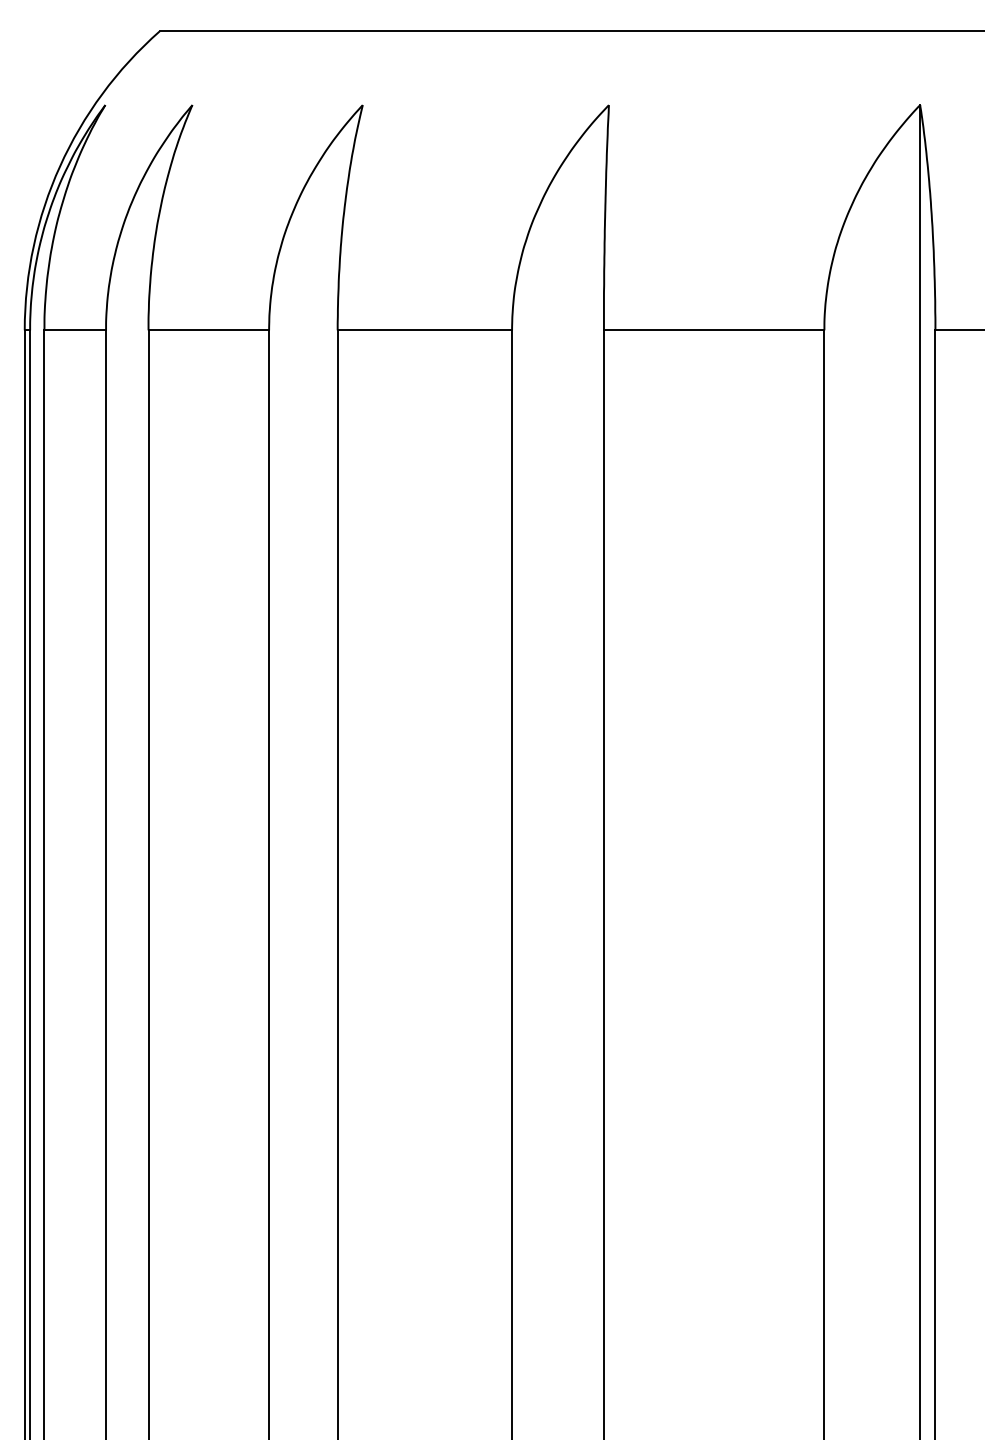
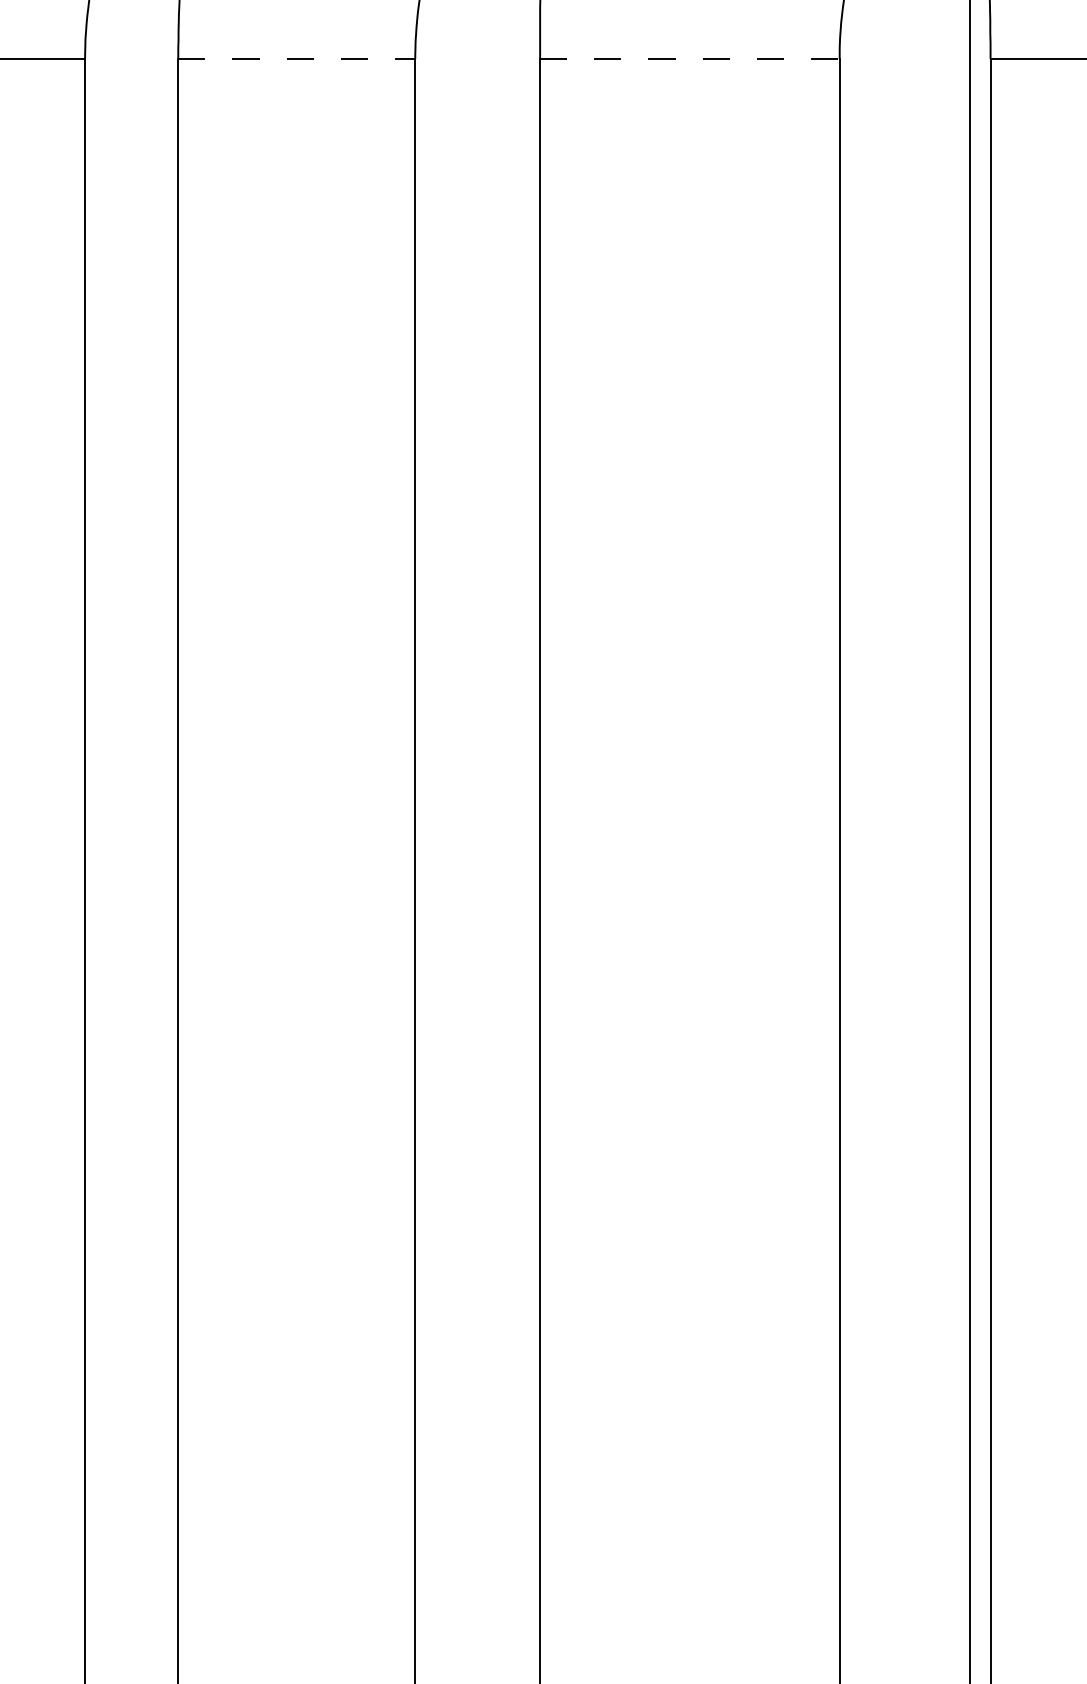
line: (425, 330) -> (297, 59), solid -> dashed
line: (714, 330) -> (690, 59), solid -> dashed

